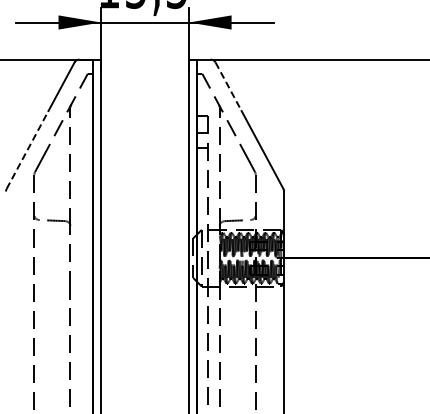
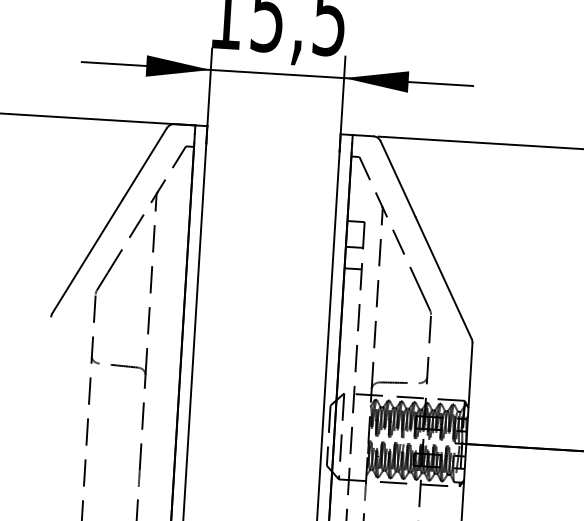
line: (228, 87) -> (397, 180), dashed -> solid
line: (27, 149) -> (87, 255), dashed -> solid

